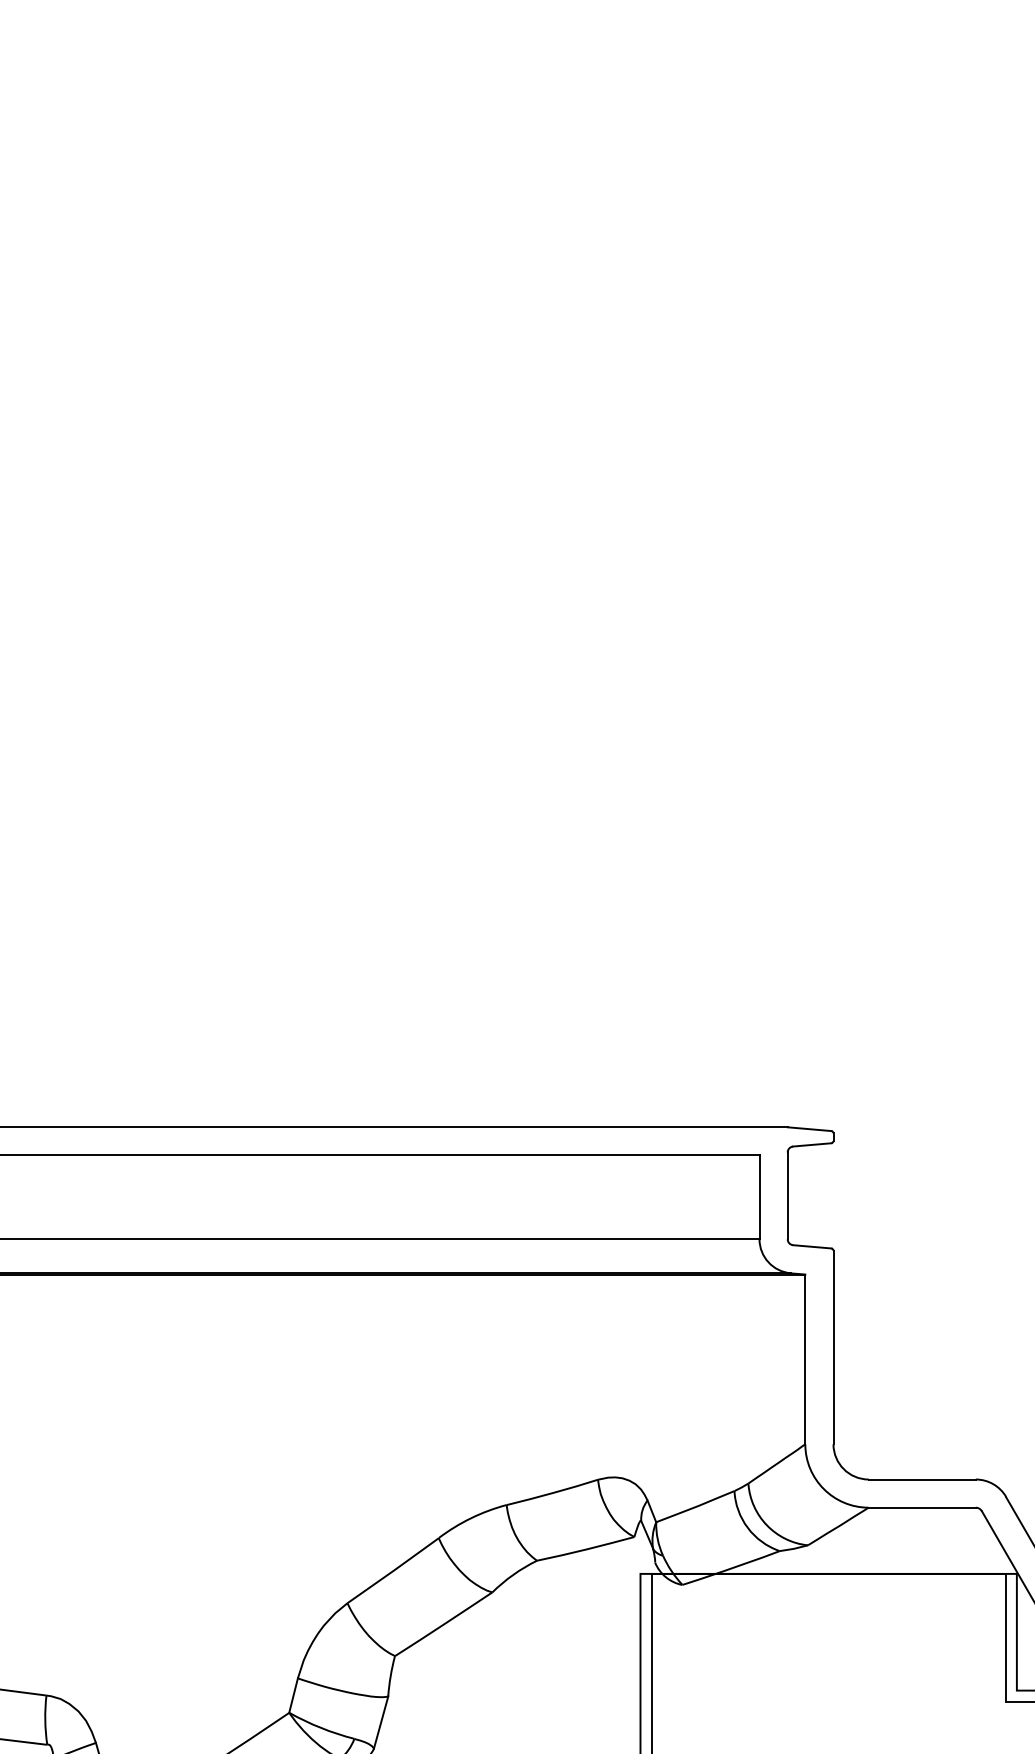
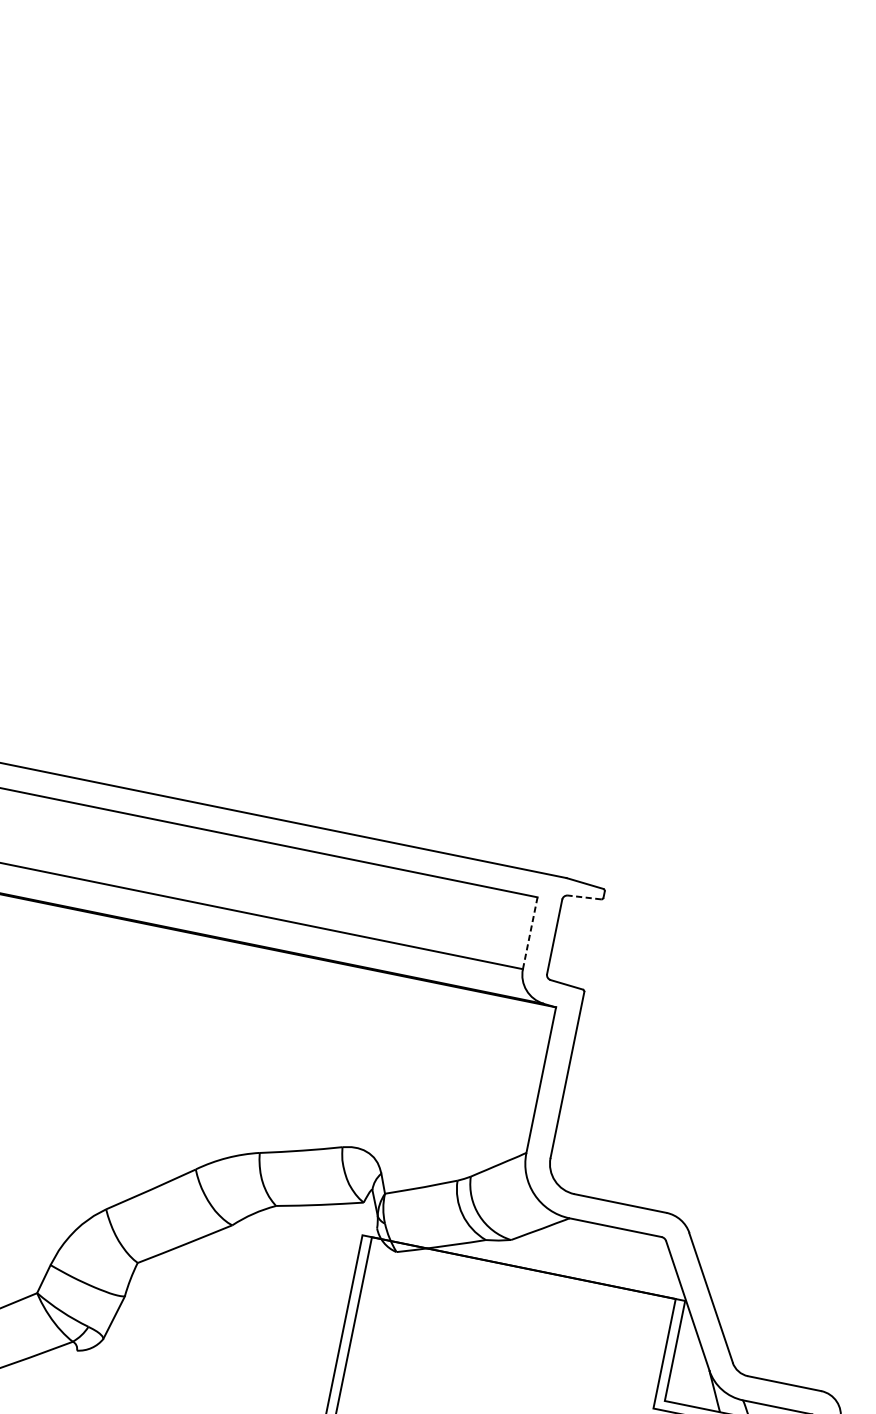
line: (811, 1144) -> (584, 896), solid -> dashed
line: (759, 1197) -> (530, 933), solid -> dashed

